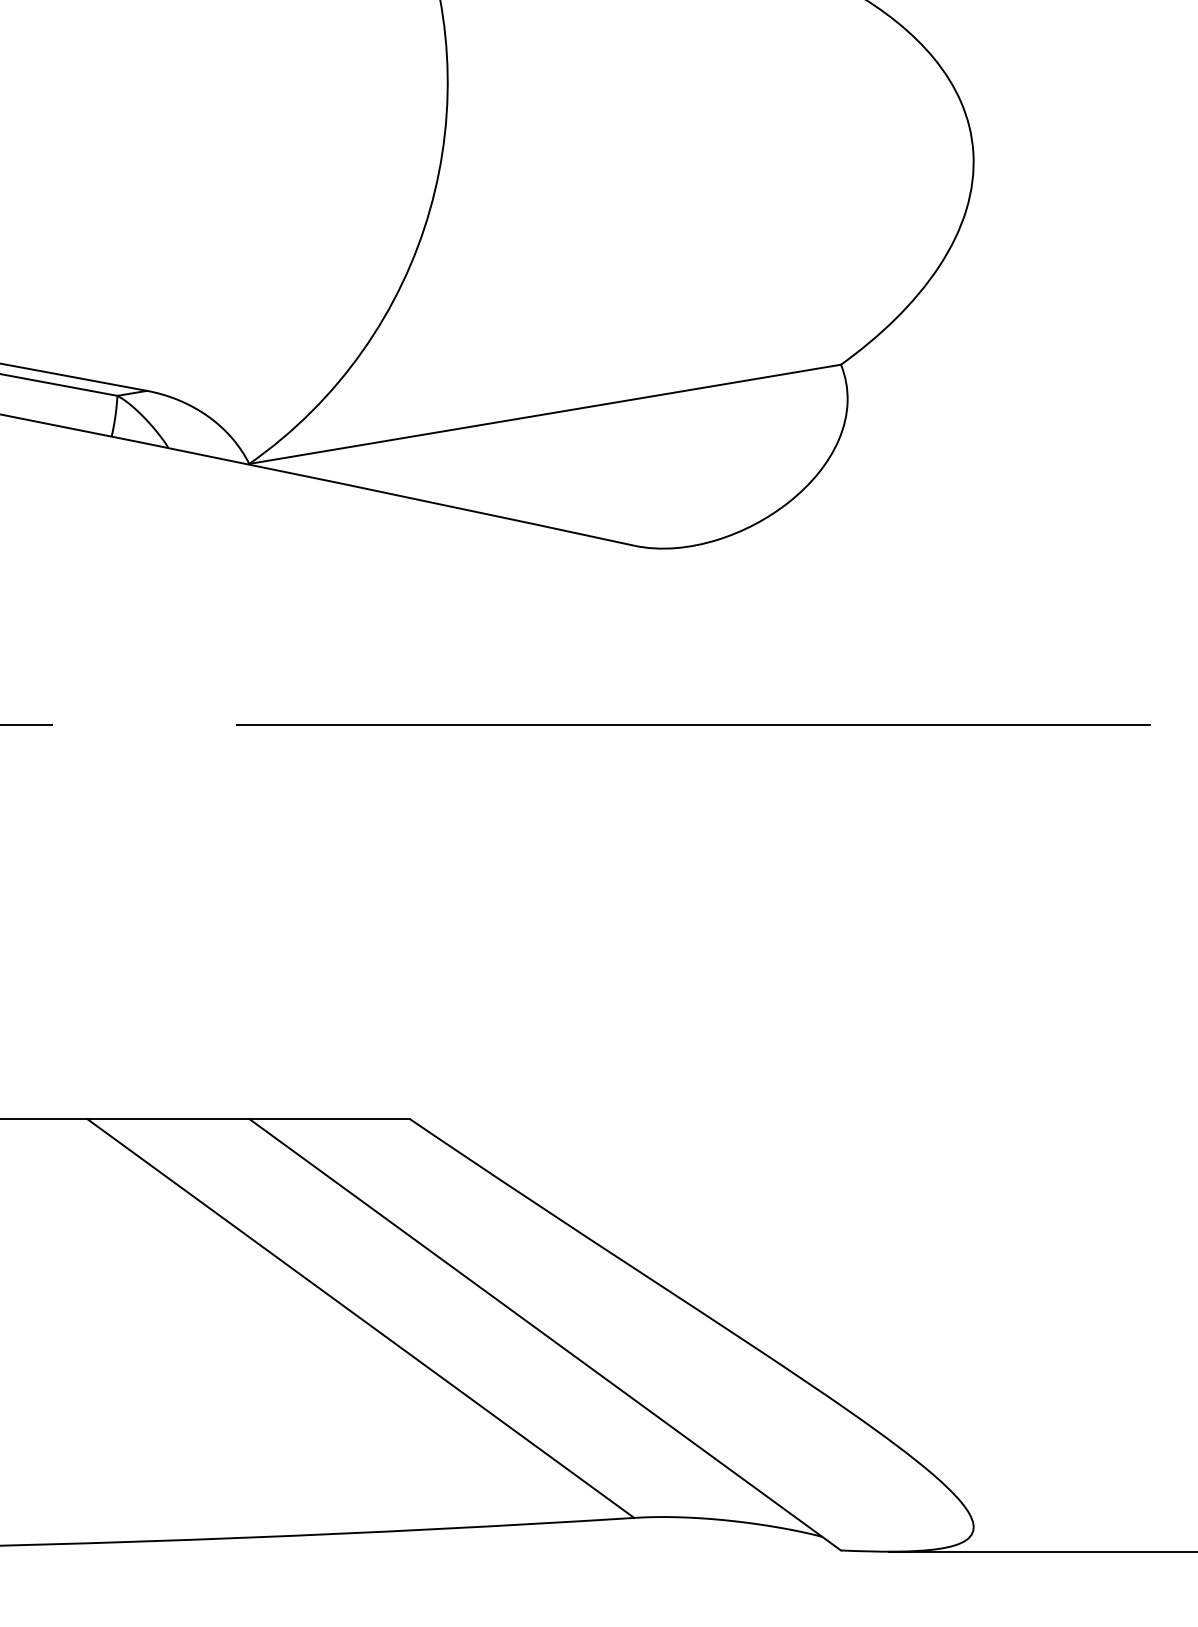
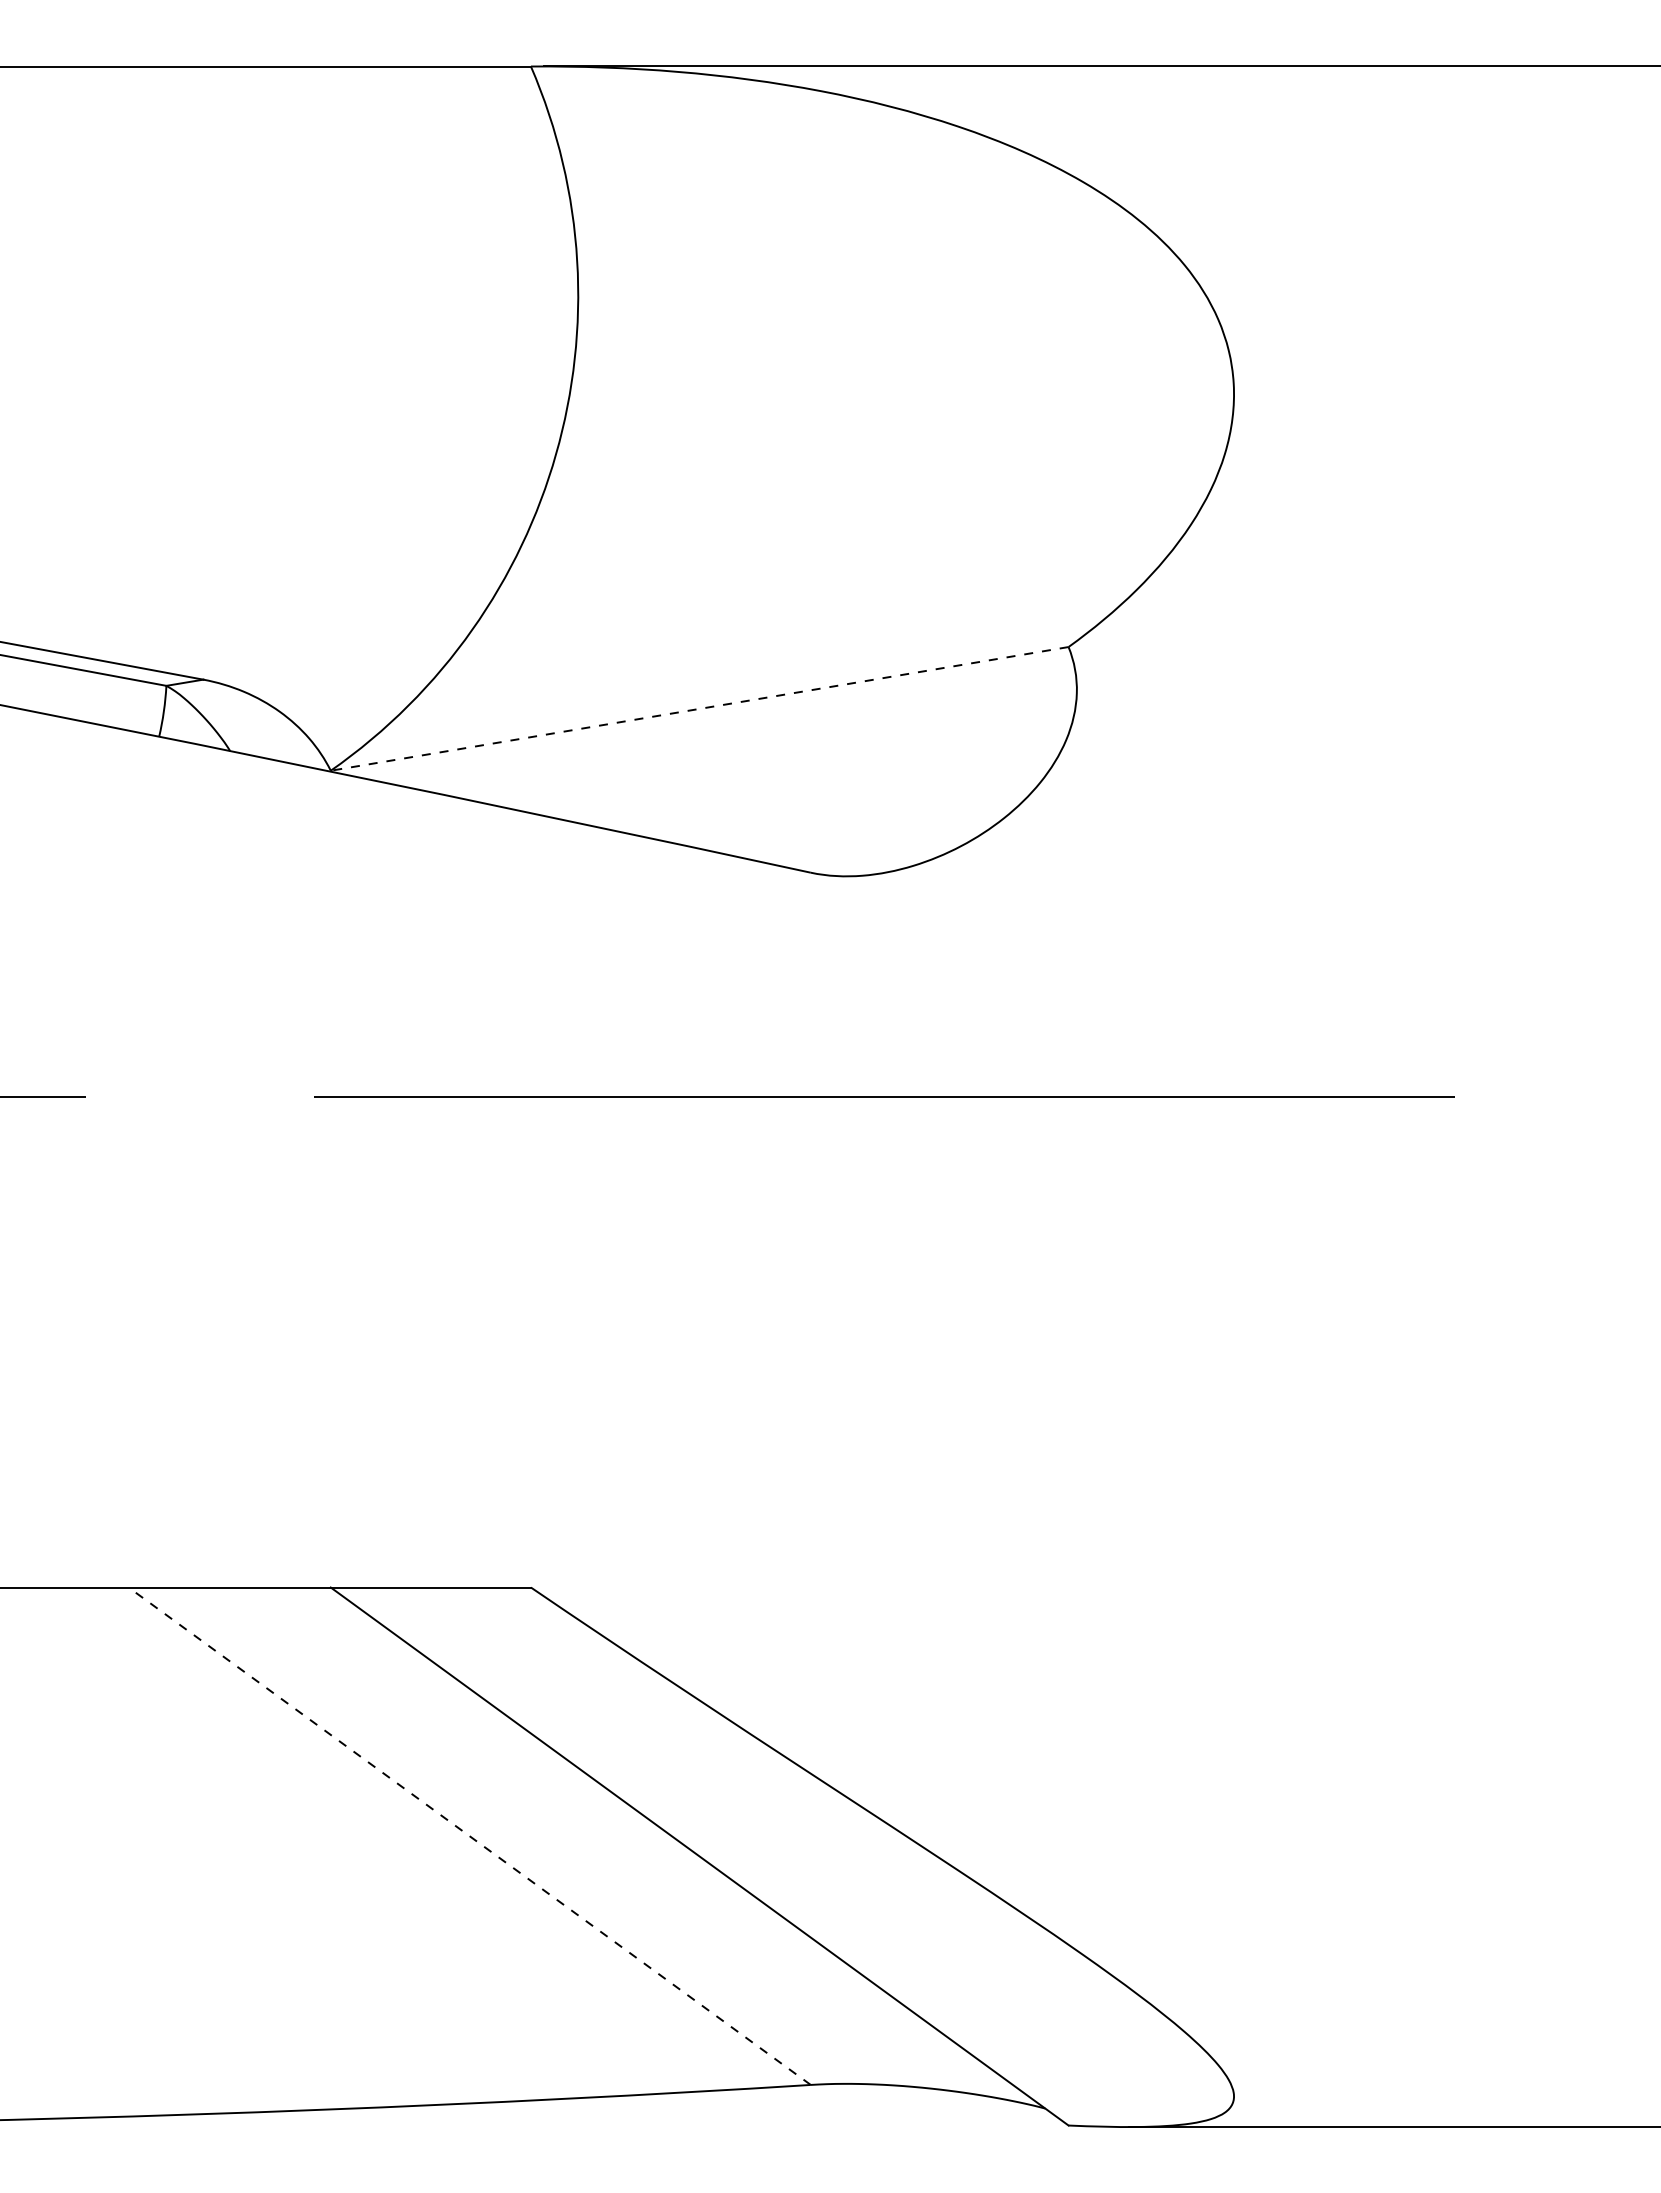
line: (544, 414) -> (699, 708), solid -> dashed
line: (360, 1317) -> (469, 1835), solid -> dashed

